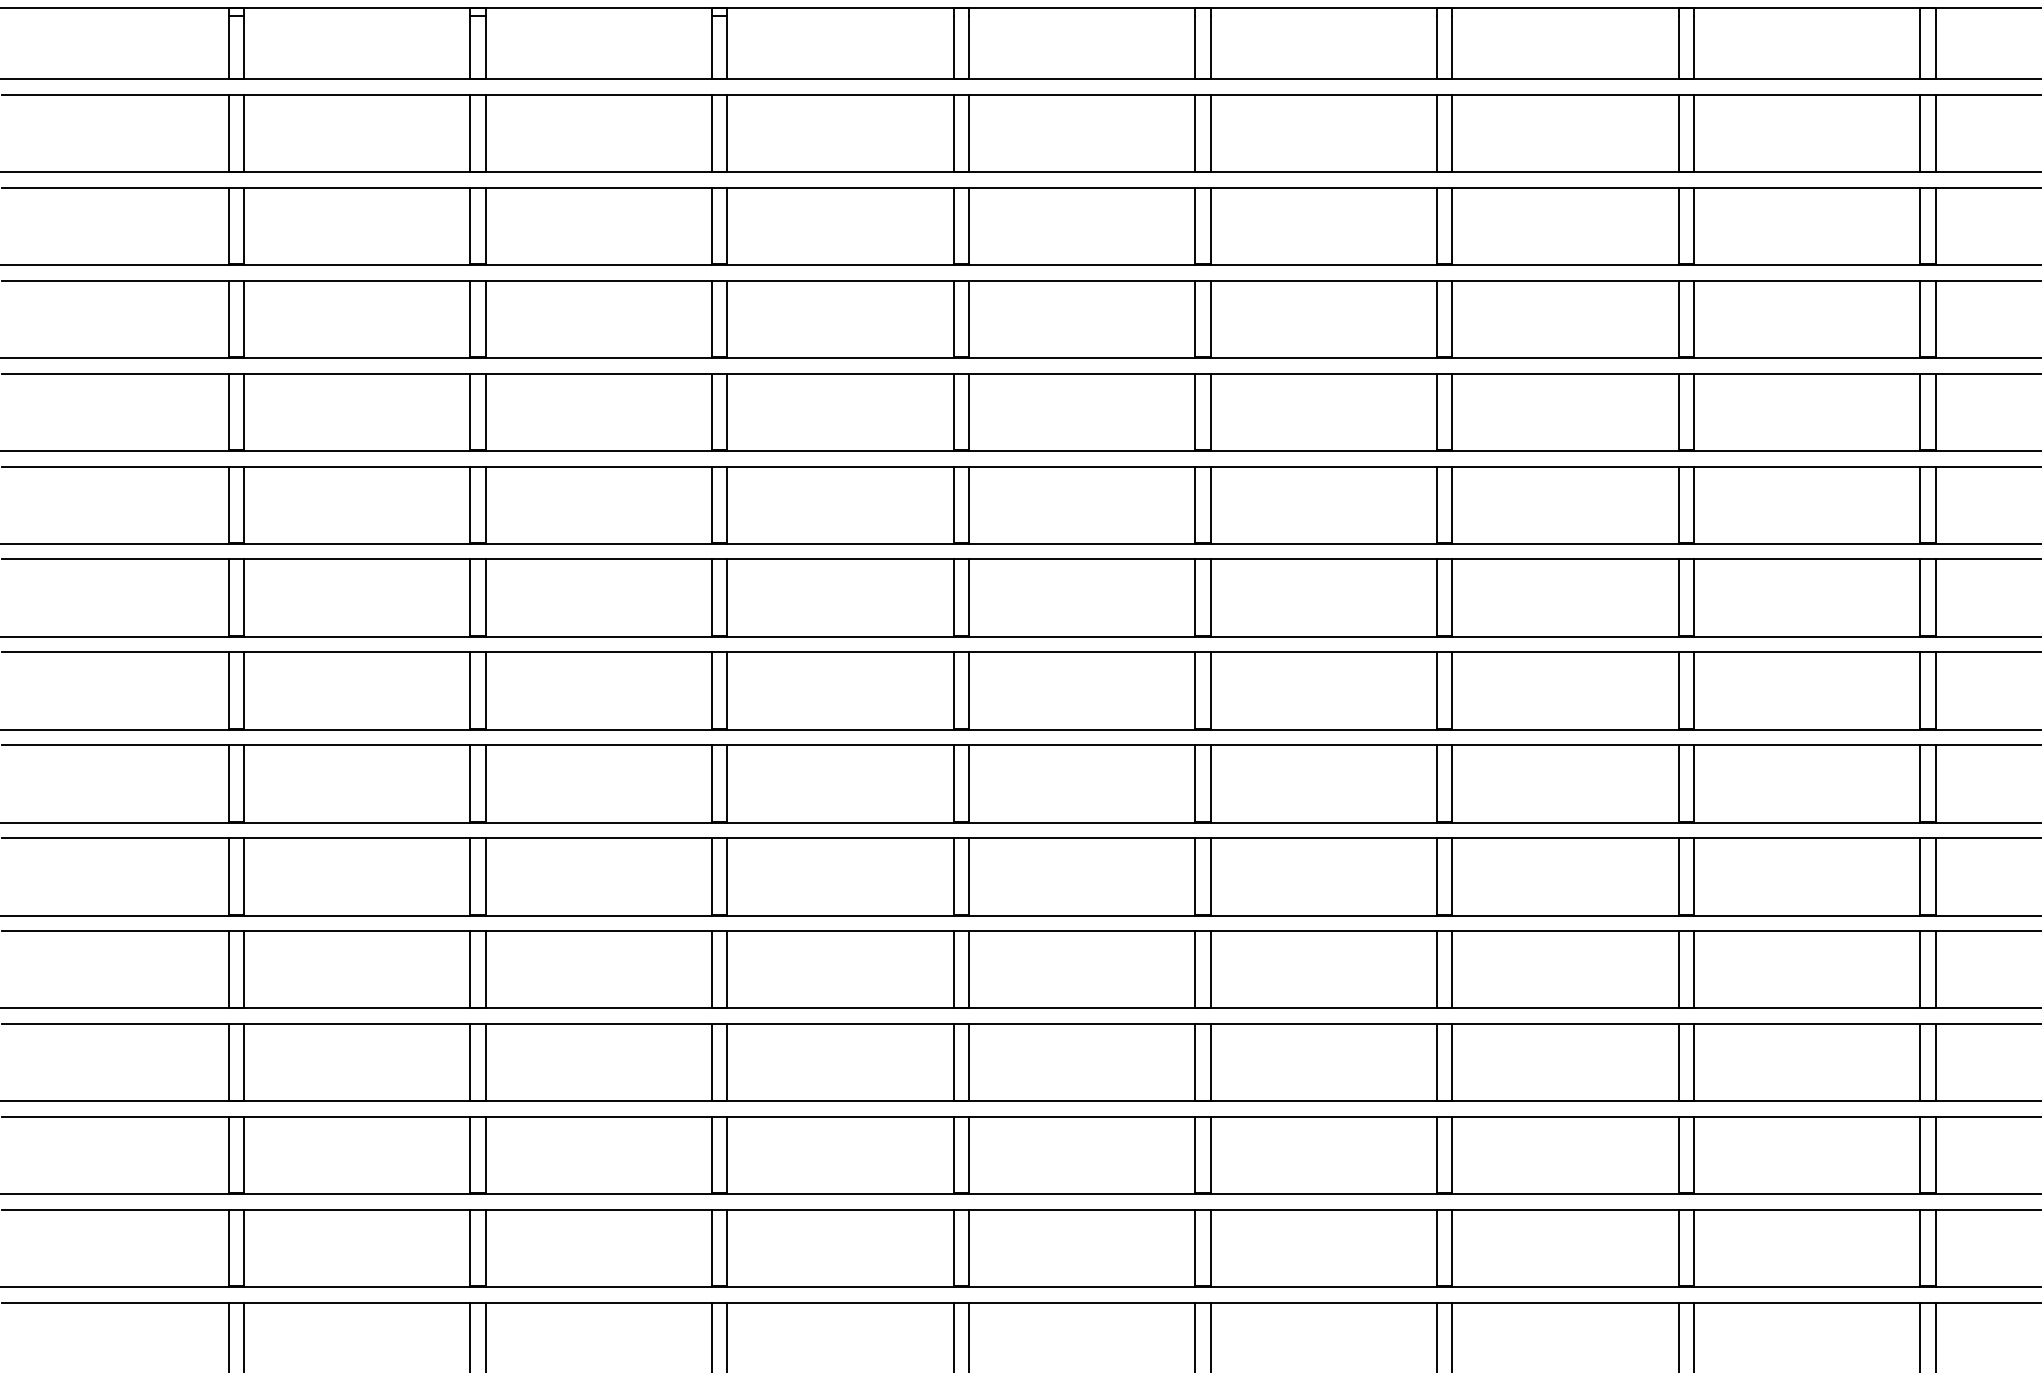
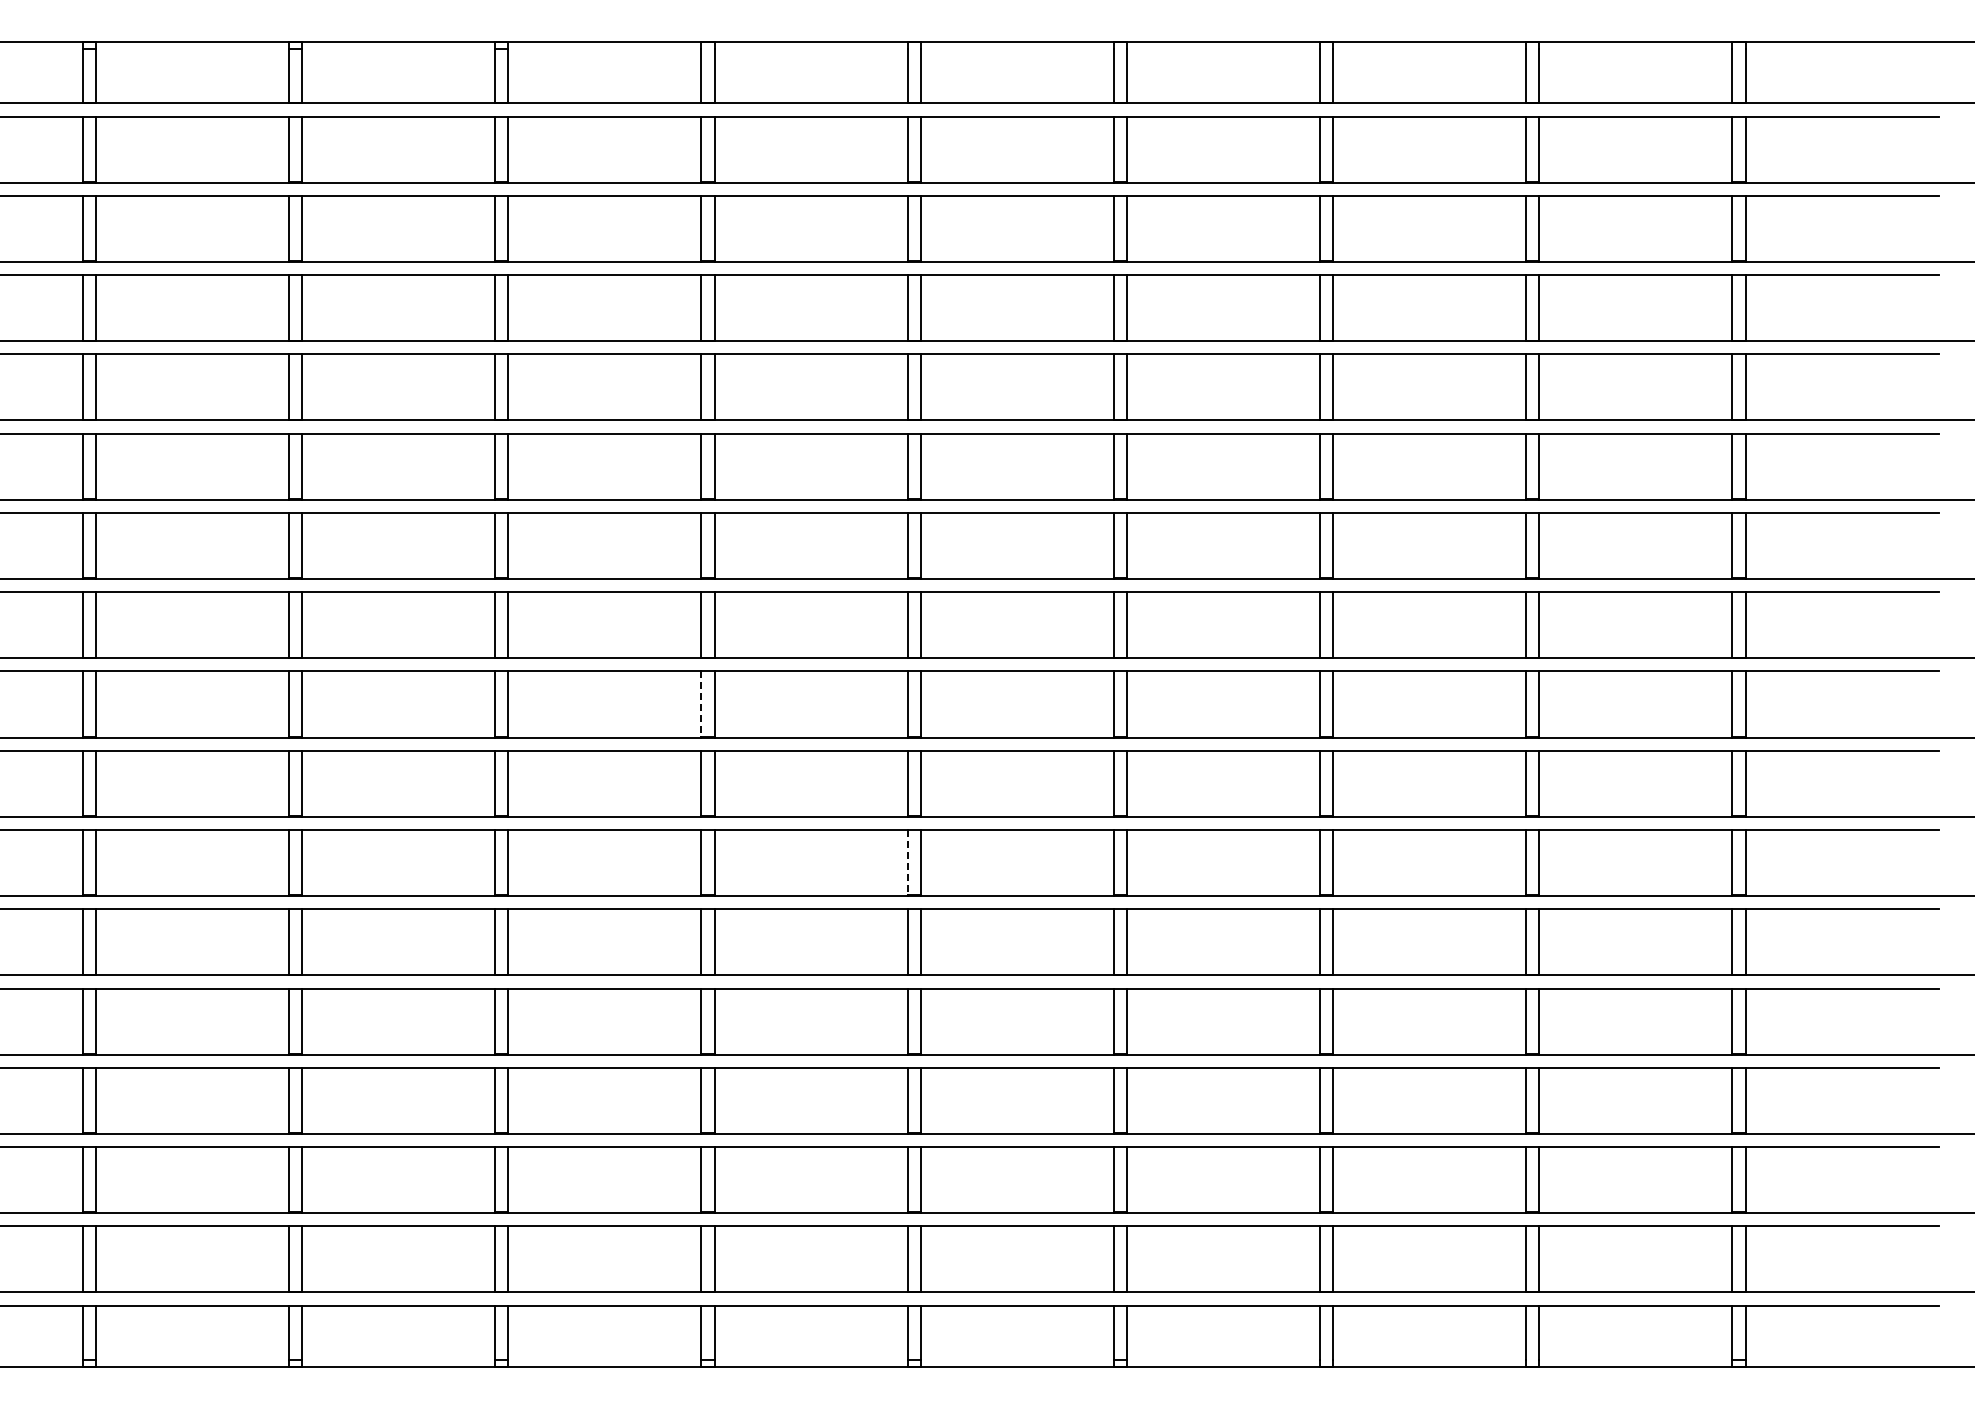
line: (953, 783) -> (701, 704), solid -> dashed
line: (1195, 969) -> (907, 862), solid -> dashed

